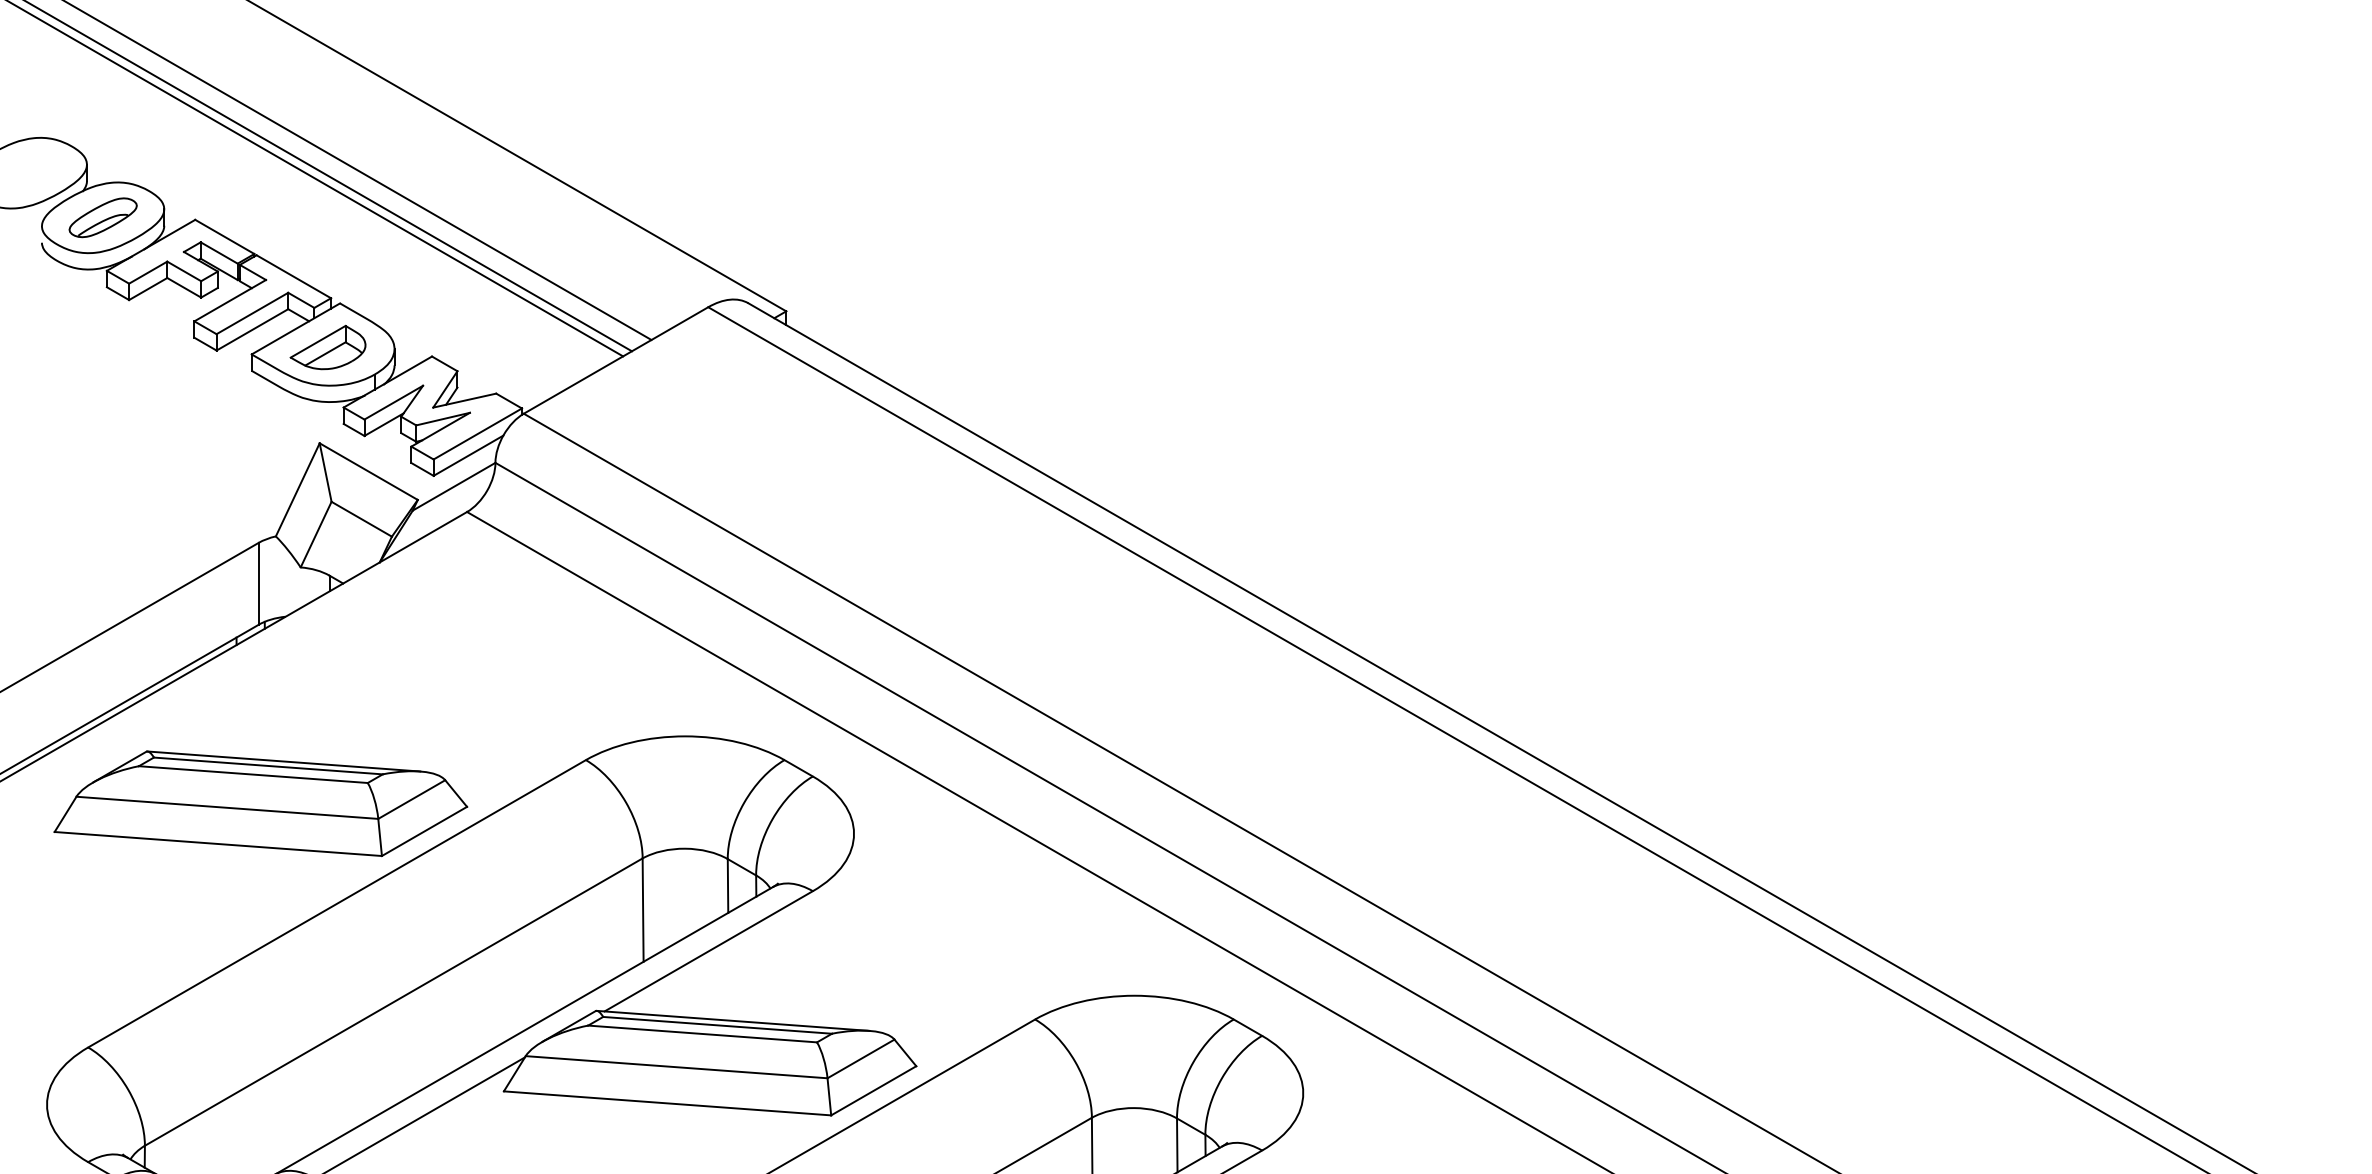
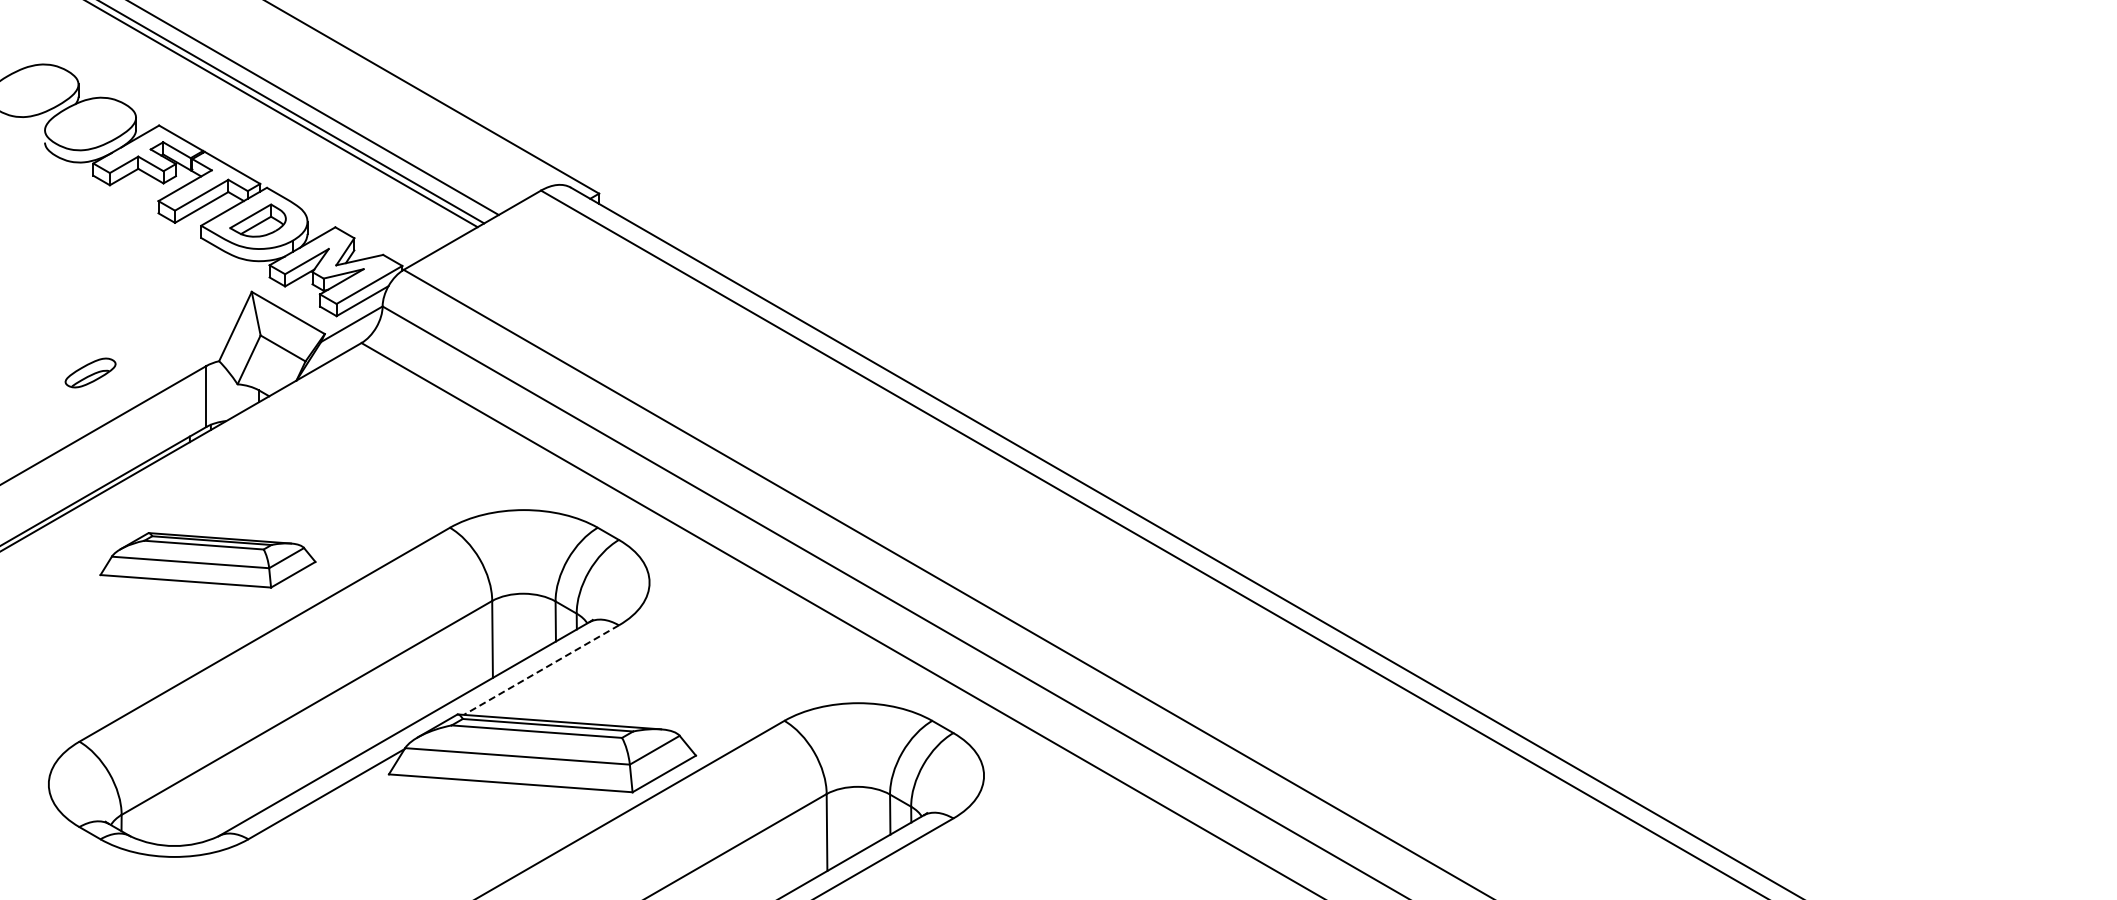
part: (103, 217) -> (90, 372), moved
part: (260, 804) -> (207, 560), size x0.7
line: (708, 951) -> (541, 670), solid -> dashed

